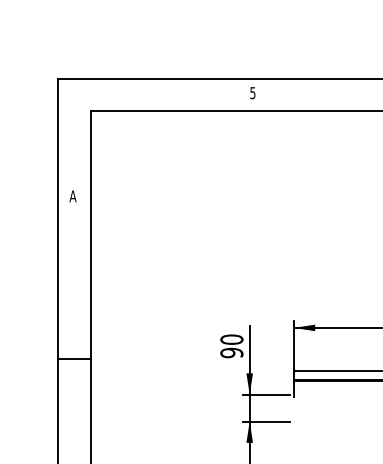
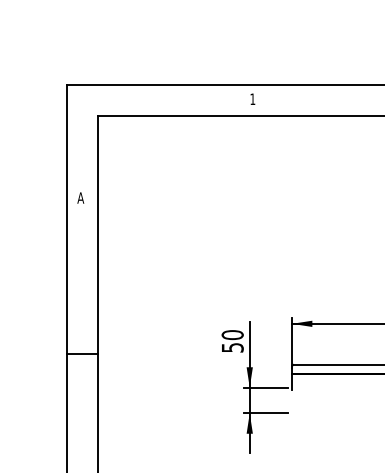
text: (252, 93) -> (252, 99), 5 -> 1
text: (231, 352) -> (232, 347), 90 -> 50

